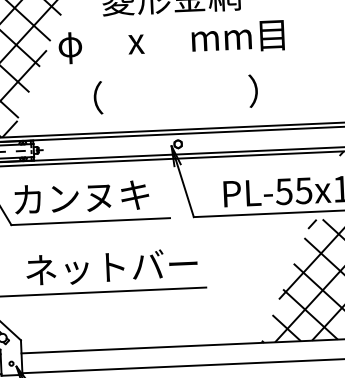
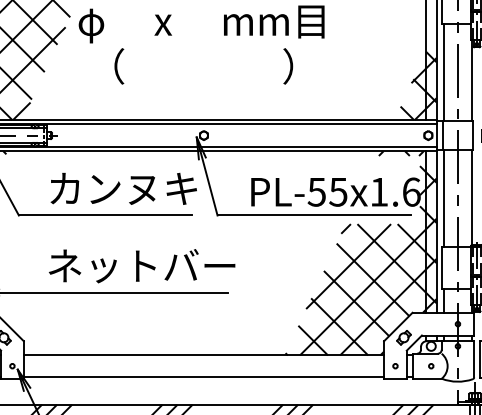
text: (175, 94) -> (203, 66), moved
text: (81, 197) -> (123, 188), moved
text: (111, 267) -> (141, 266), moved

